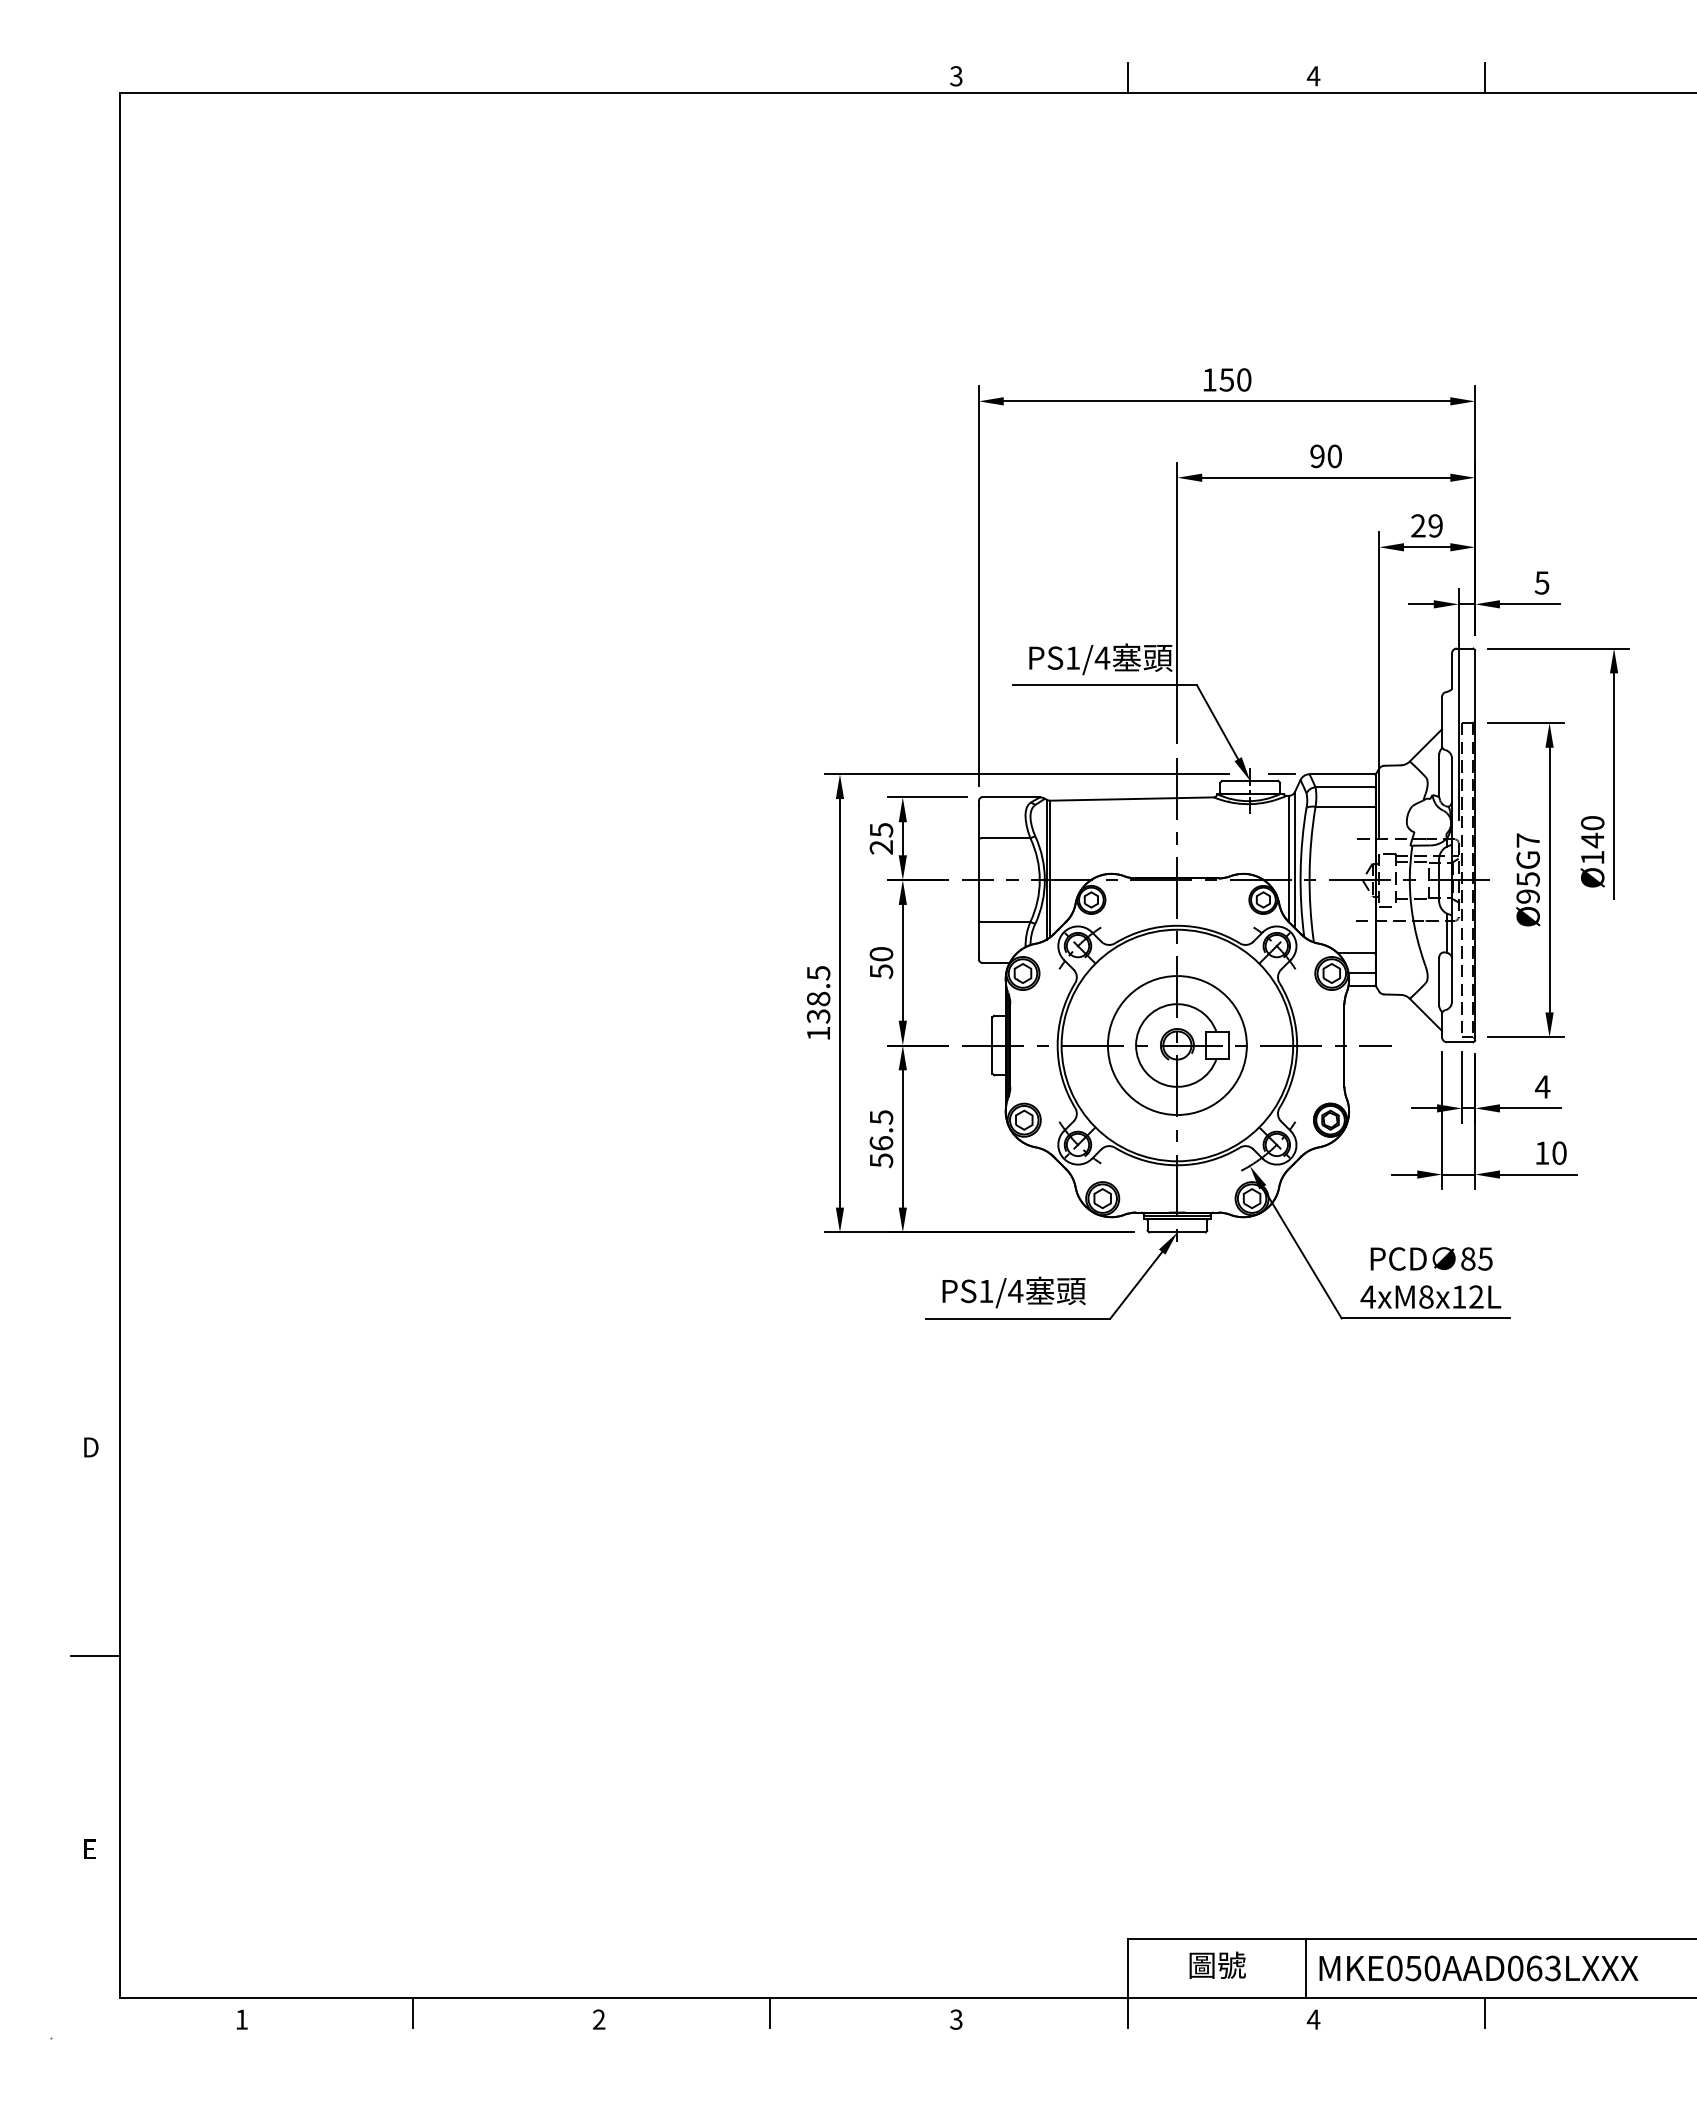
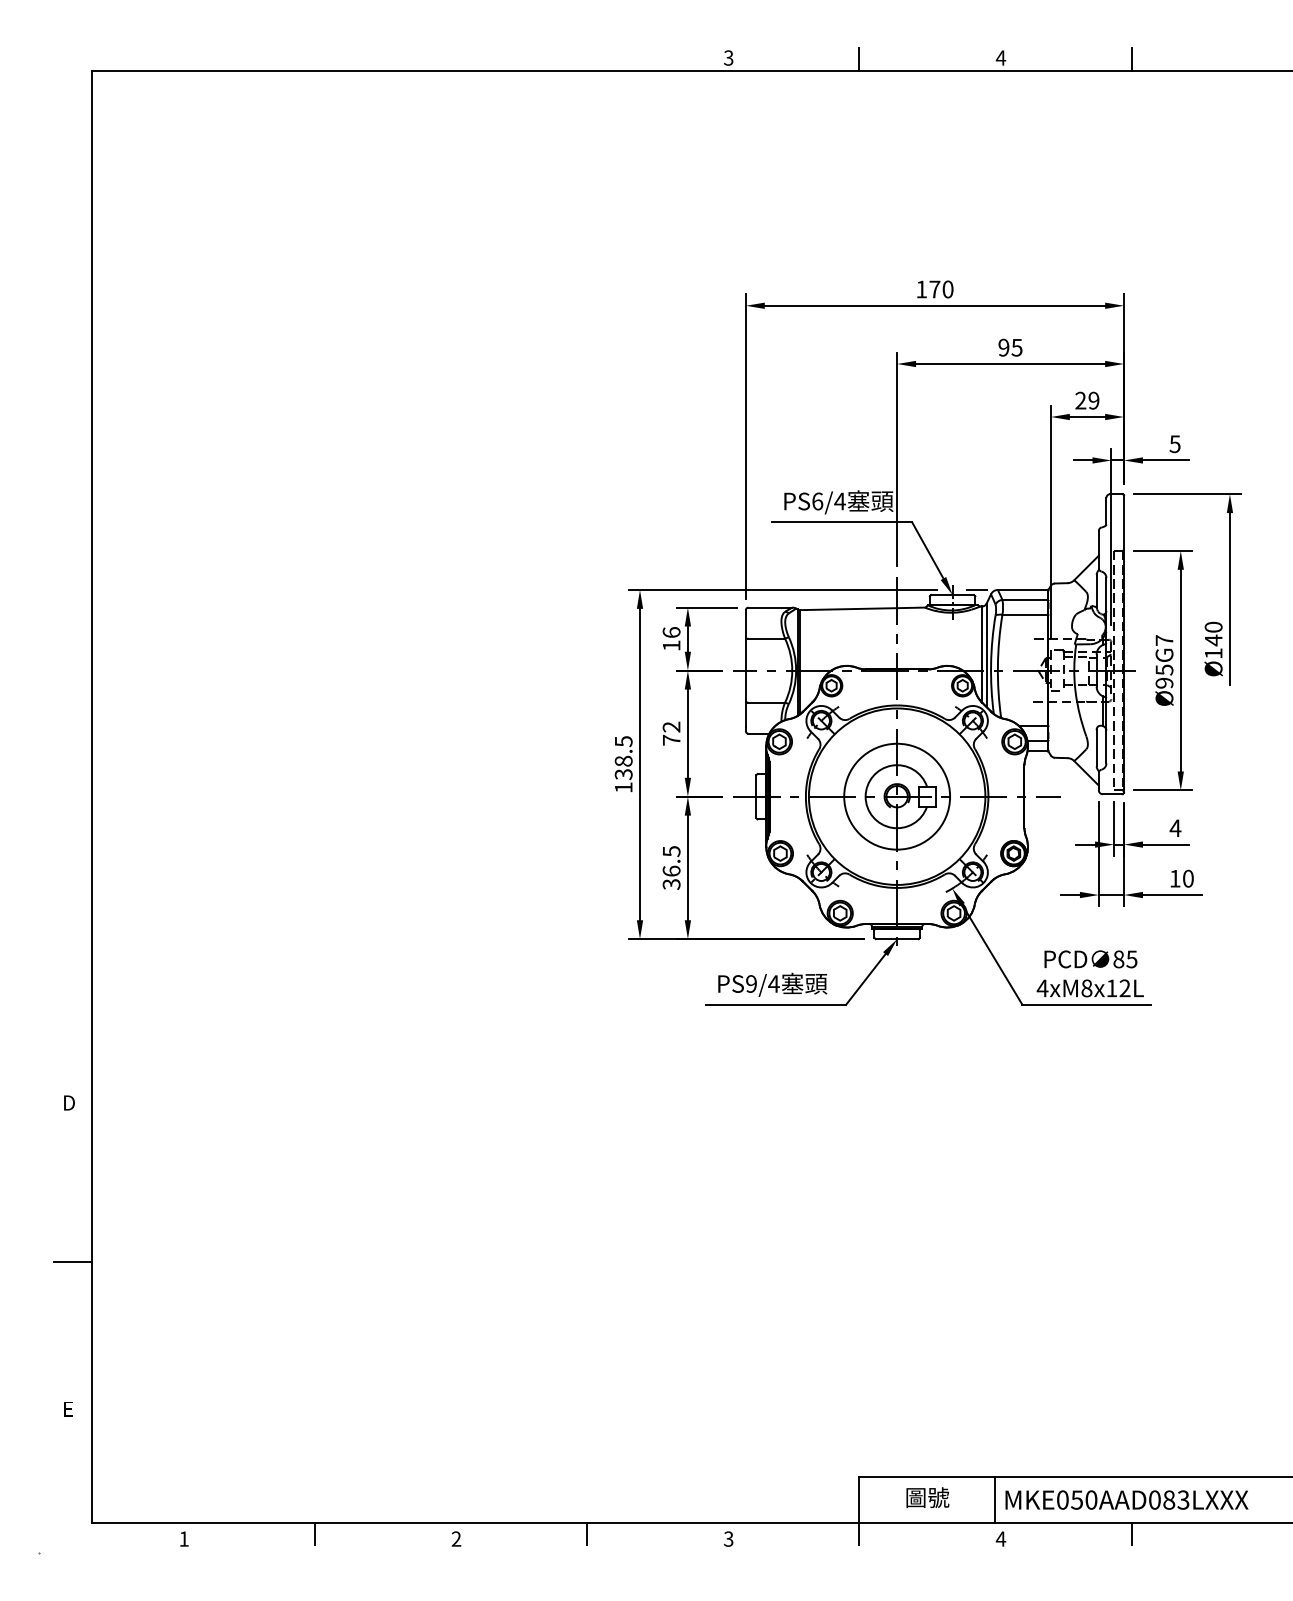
text: (1226, 379) -> (934, 289), 150 -> 170
text: (1334, 456) -> (1016, 347), 90 -> 95
text: (1073, 657) -> (817, 500), PS1/4 -> PS6/4
text: (881, 838) -> (671, 638), 25 -> 16
text: (881, 962) -> (671, 733), 50 -> 72
text: (880, 1160) -> (670, 884), 56.5 -> 36.5
text: (986, 1291) -> (751, 984), PS1/4 -> PS9/4
text: (1534, 1968) -> (1169, 1500), MKE050AAD063LXXX -> MKE050AAD083LXXX

